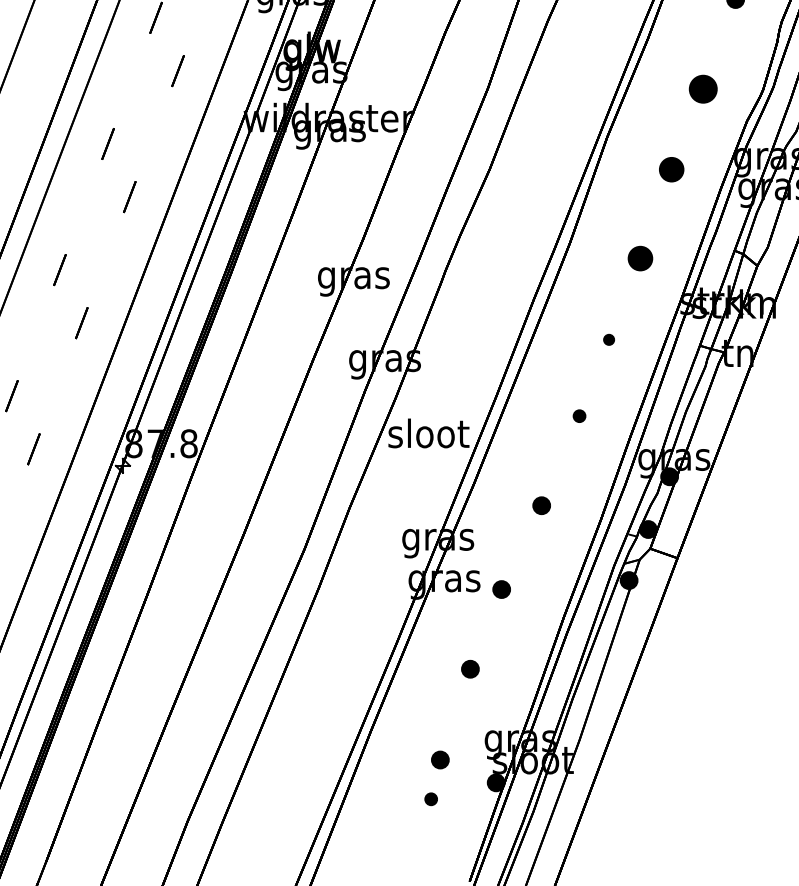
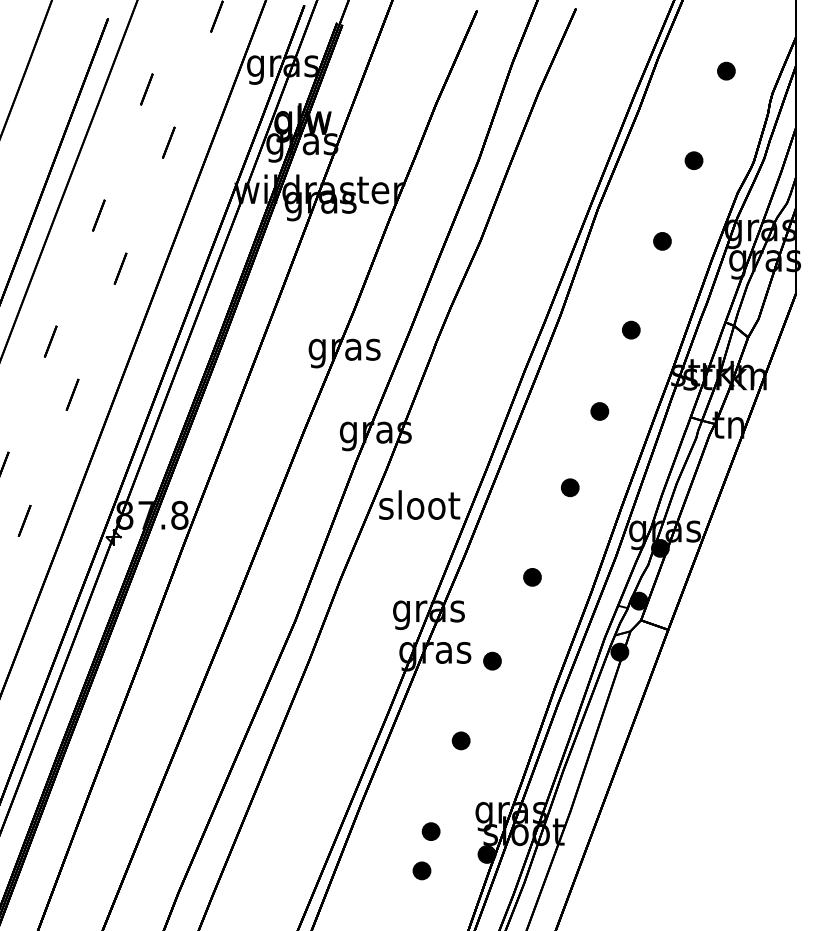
part: (702, 88) -> (693, 160), size x0.62
part: (671, 169) -> (662, 241), size x0.71
part: (640, 257) -> (631, 329), size x0.71
part: (608, 339) -> (599, 411), size x1.67
part: (579, 415) -> (570, 487), size x1.43
part: (430, 798) -> (421, 870), size x1.43

